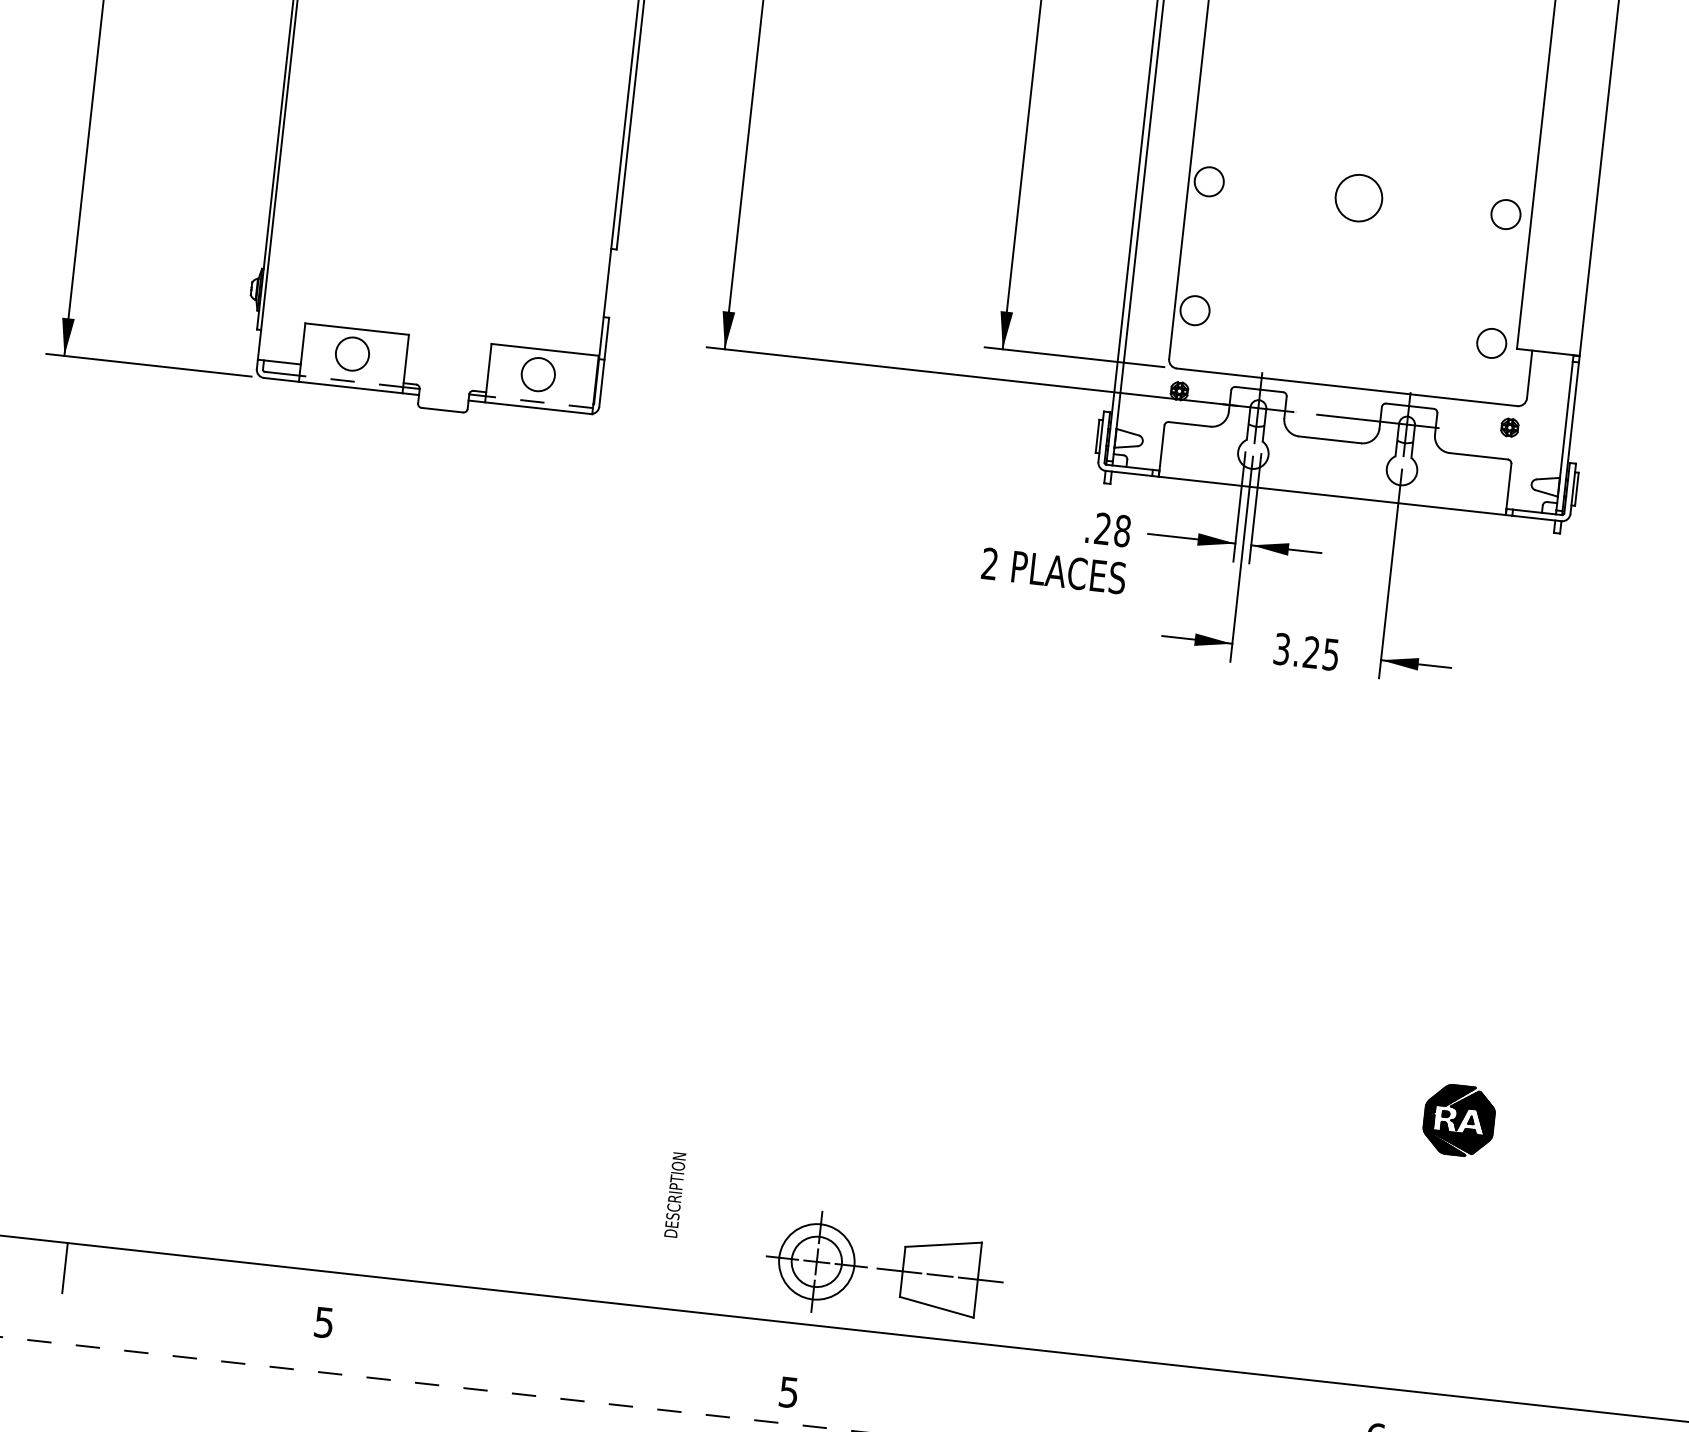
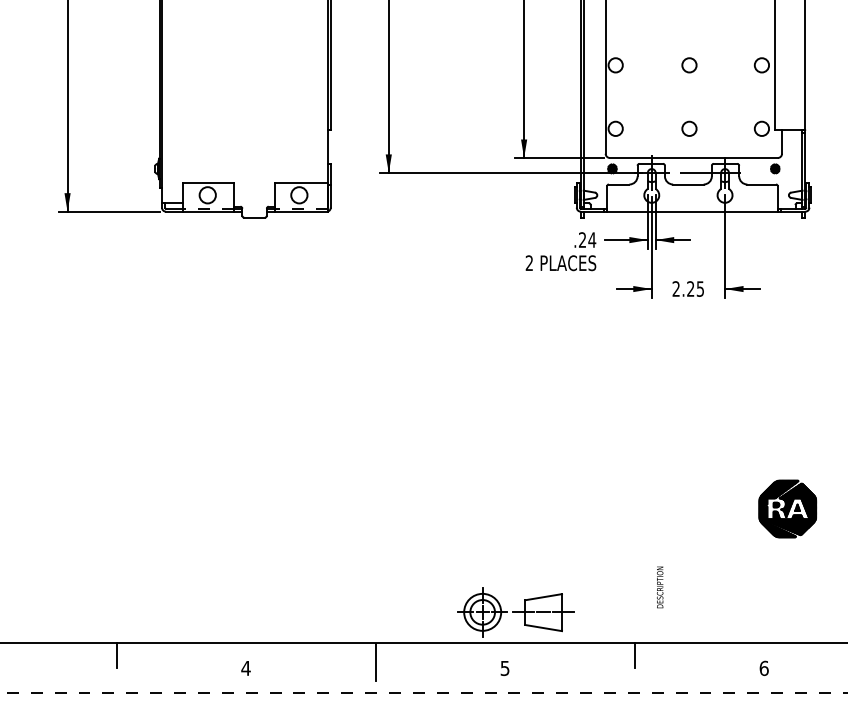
circle: (1358, 198) -> (689, 65), size x0.62
circle: (1344, 326) -> (689, 128), added
text: (1123, 529) -> (592, 239), .28 -> .24
text: (1280, 647) -> (675, 288), 3.25 -> 2.25
part: (1458, 1119) -> (787, 508), size x1.67
text: (675, 1195) -> (660, 587), moved
text: (323, 1322) -> (245, 668), 5 -> 4
line: (590, 1337) -> (376, 661), added
line: (1117, 1383) -> (635, 655), added
text: (787, 1392) -> (504, 668), moved

